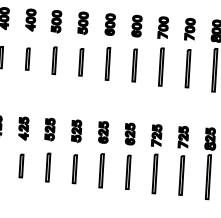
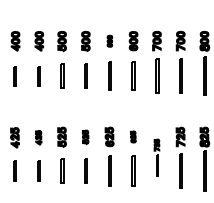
part: (109, 25) -> (109, 41), size x0.6
part: (23, 128) -> (38, 137), size x0.7
part: (76, 130) -> (85, 136), size x0.7
part: (130, 133) -> (133, 136), size x0.6
part: (154, 158) -> (156, 157), size x0.6

